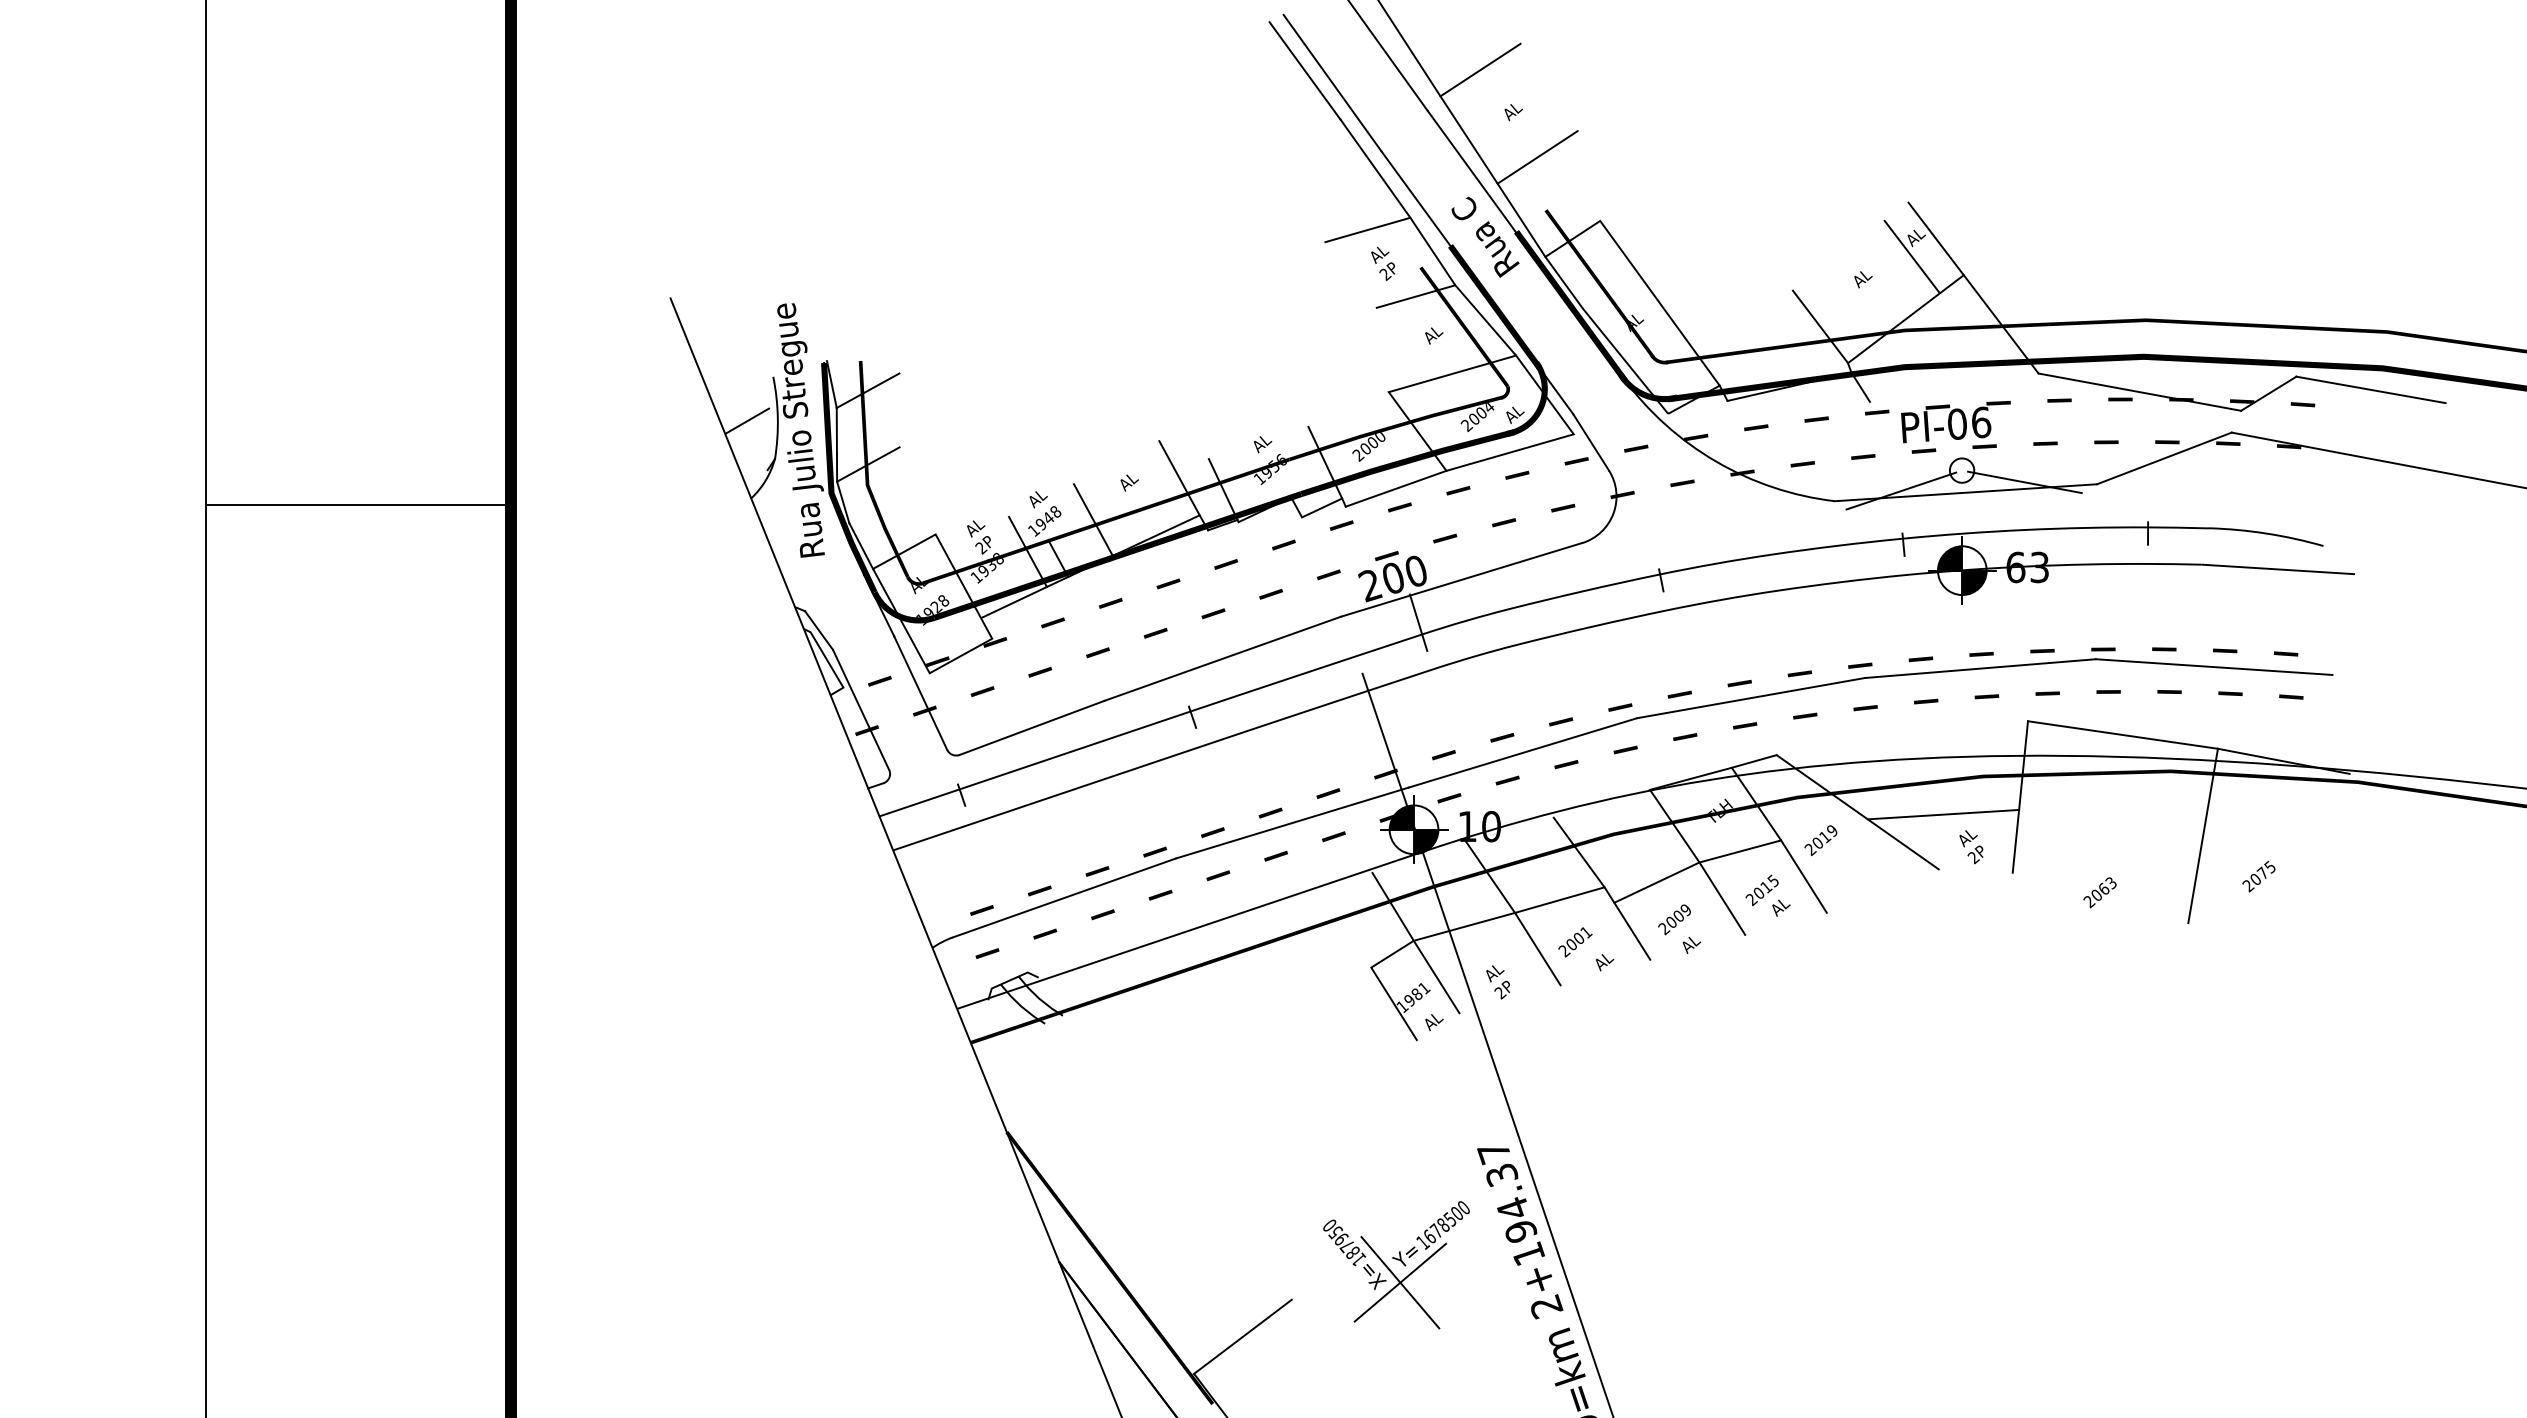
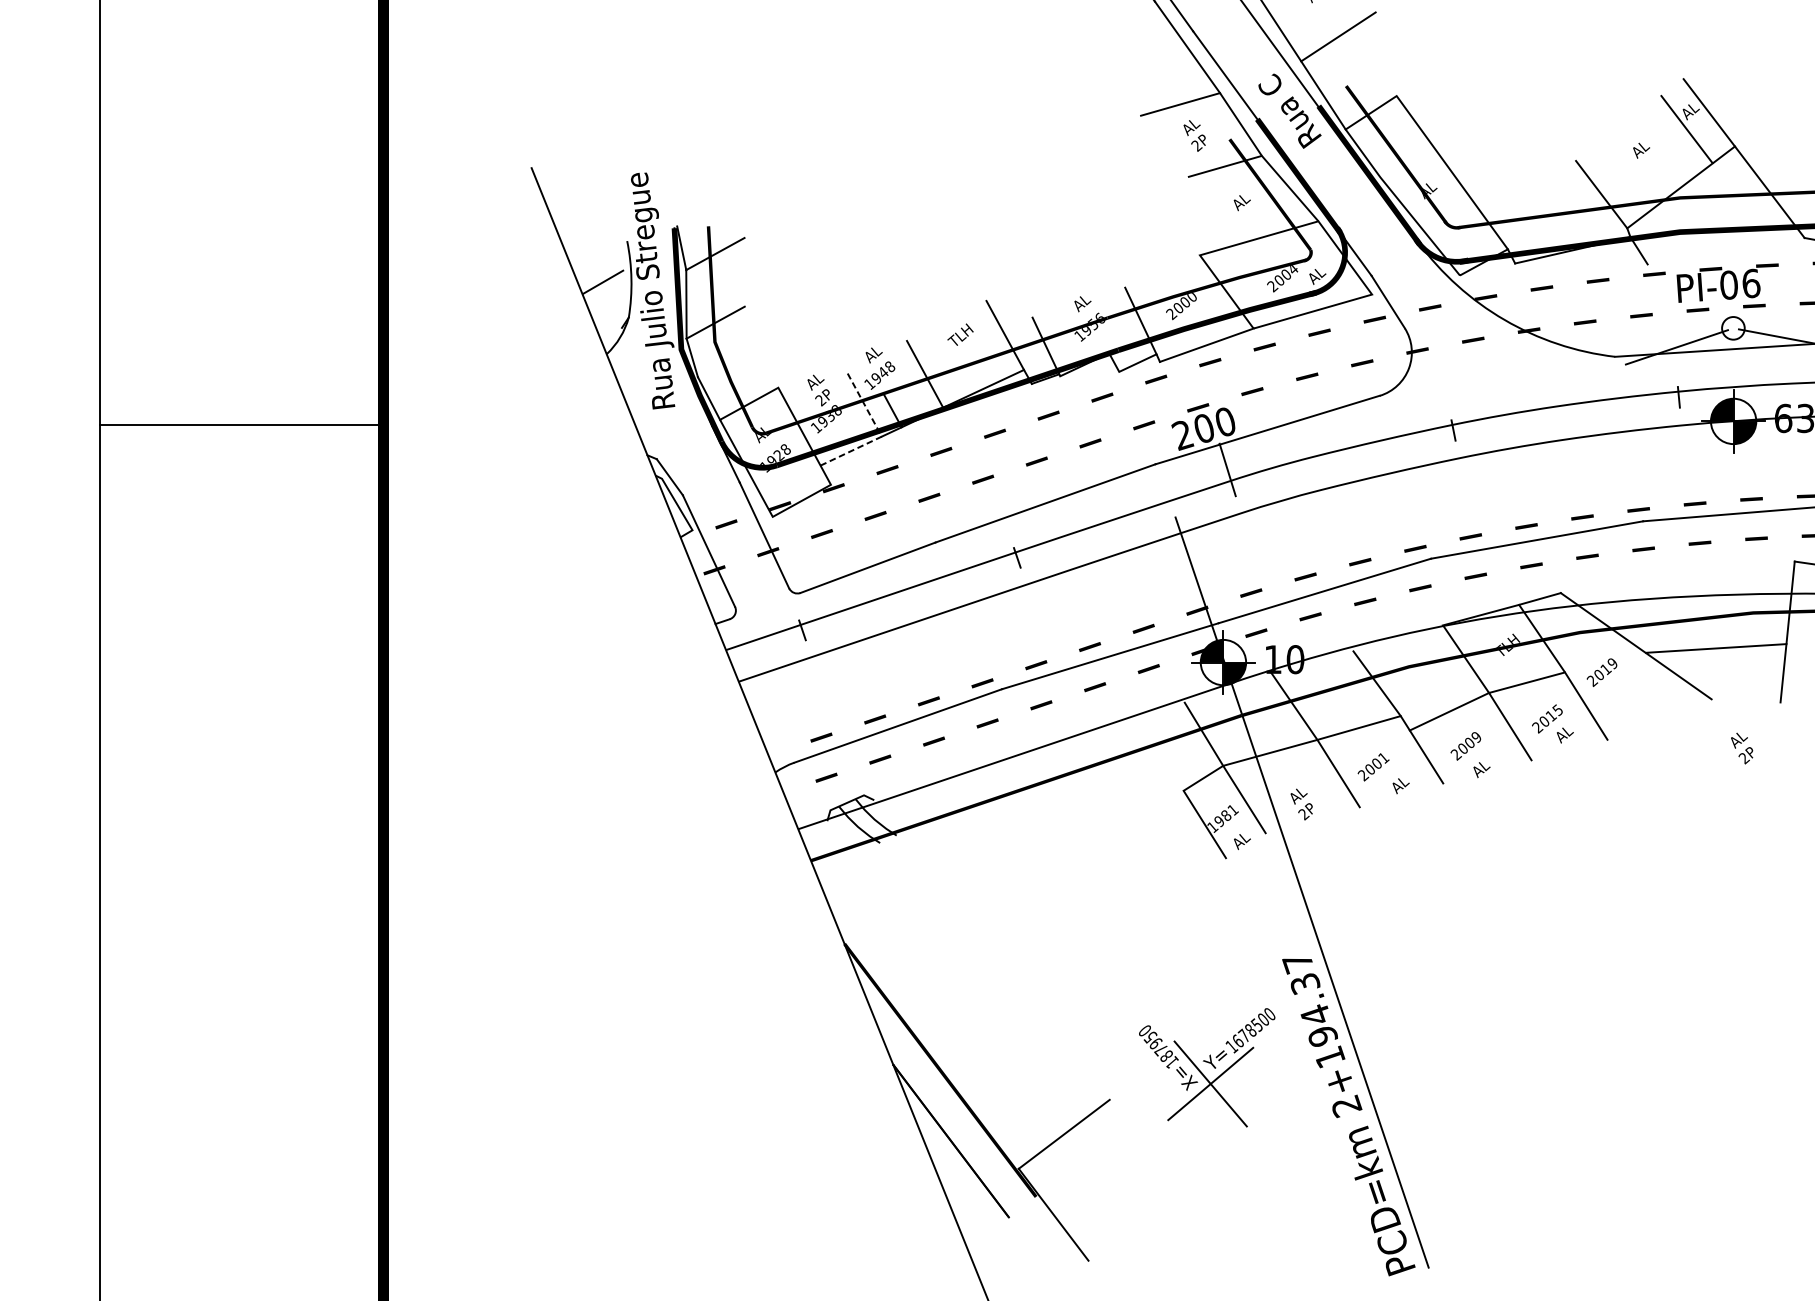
text: (1131, 478) -> (960, 335), AL -> TLH
line: (358, 504) -> (241, 425), moved
line: (1045, 583) -> (880, 433), solid -> dashed
text: (1971, 847) -> (1742, 748), moved

